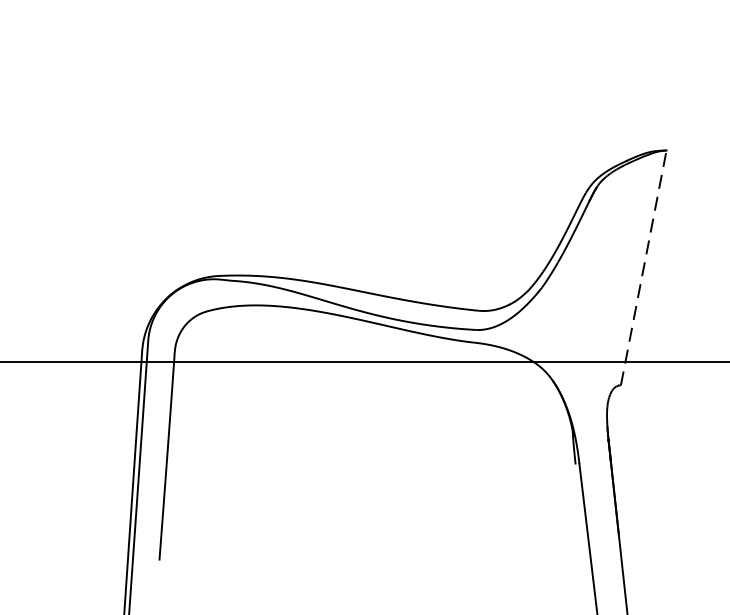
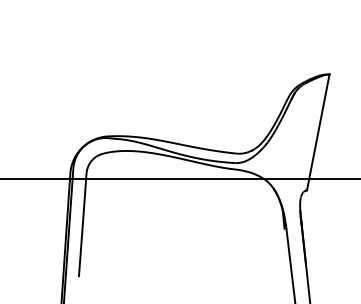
line: (644, 266) -> (318, 131), dashed -> solid

